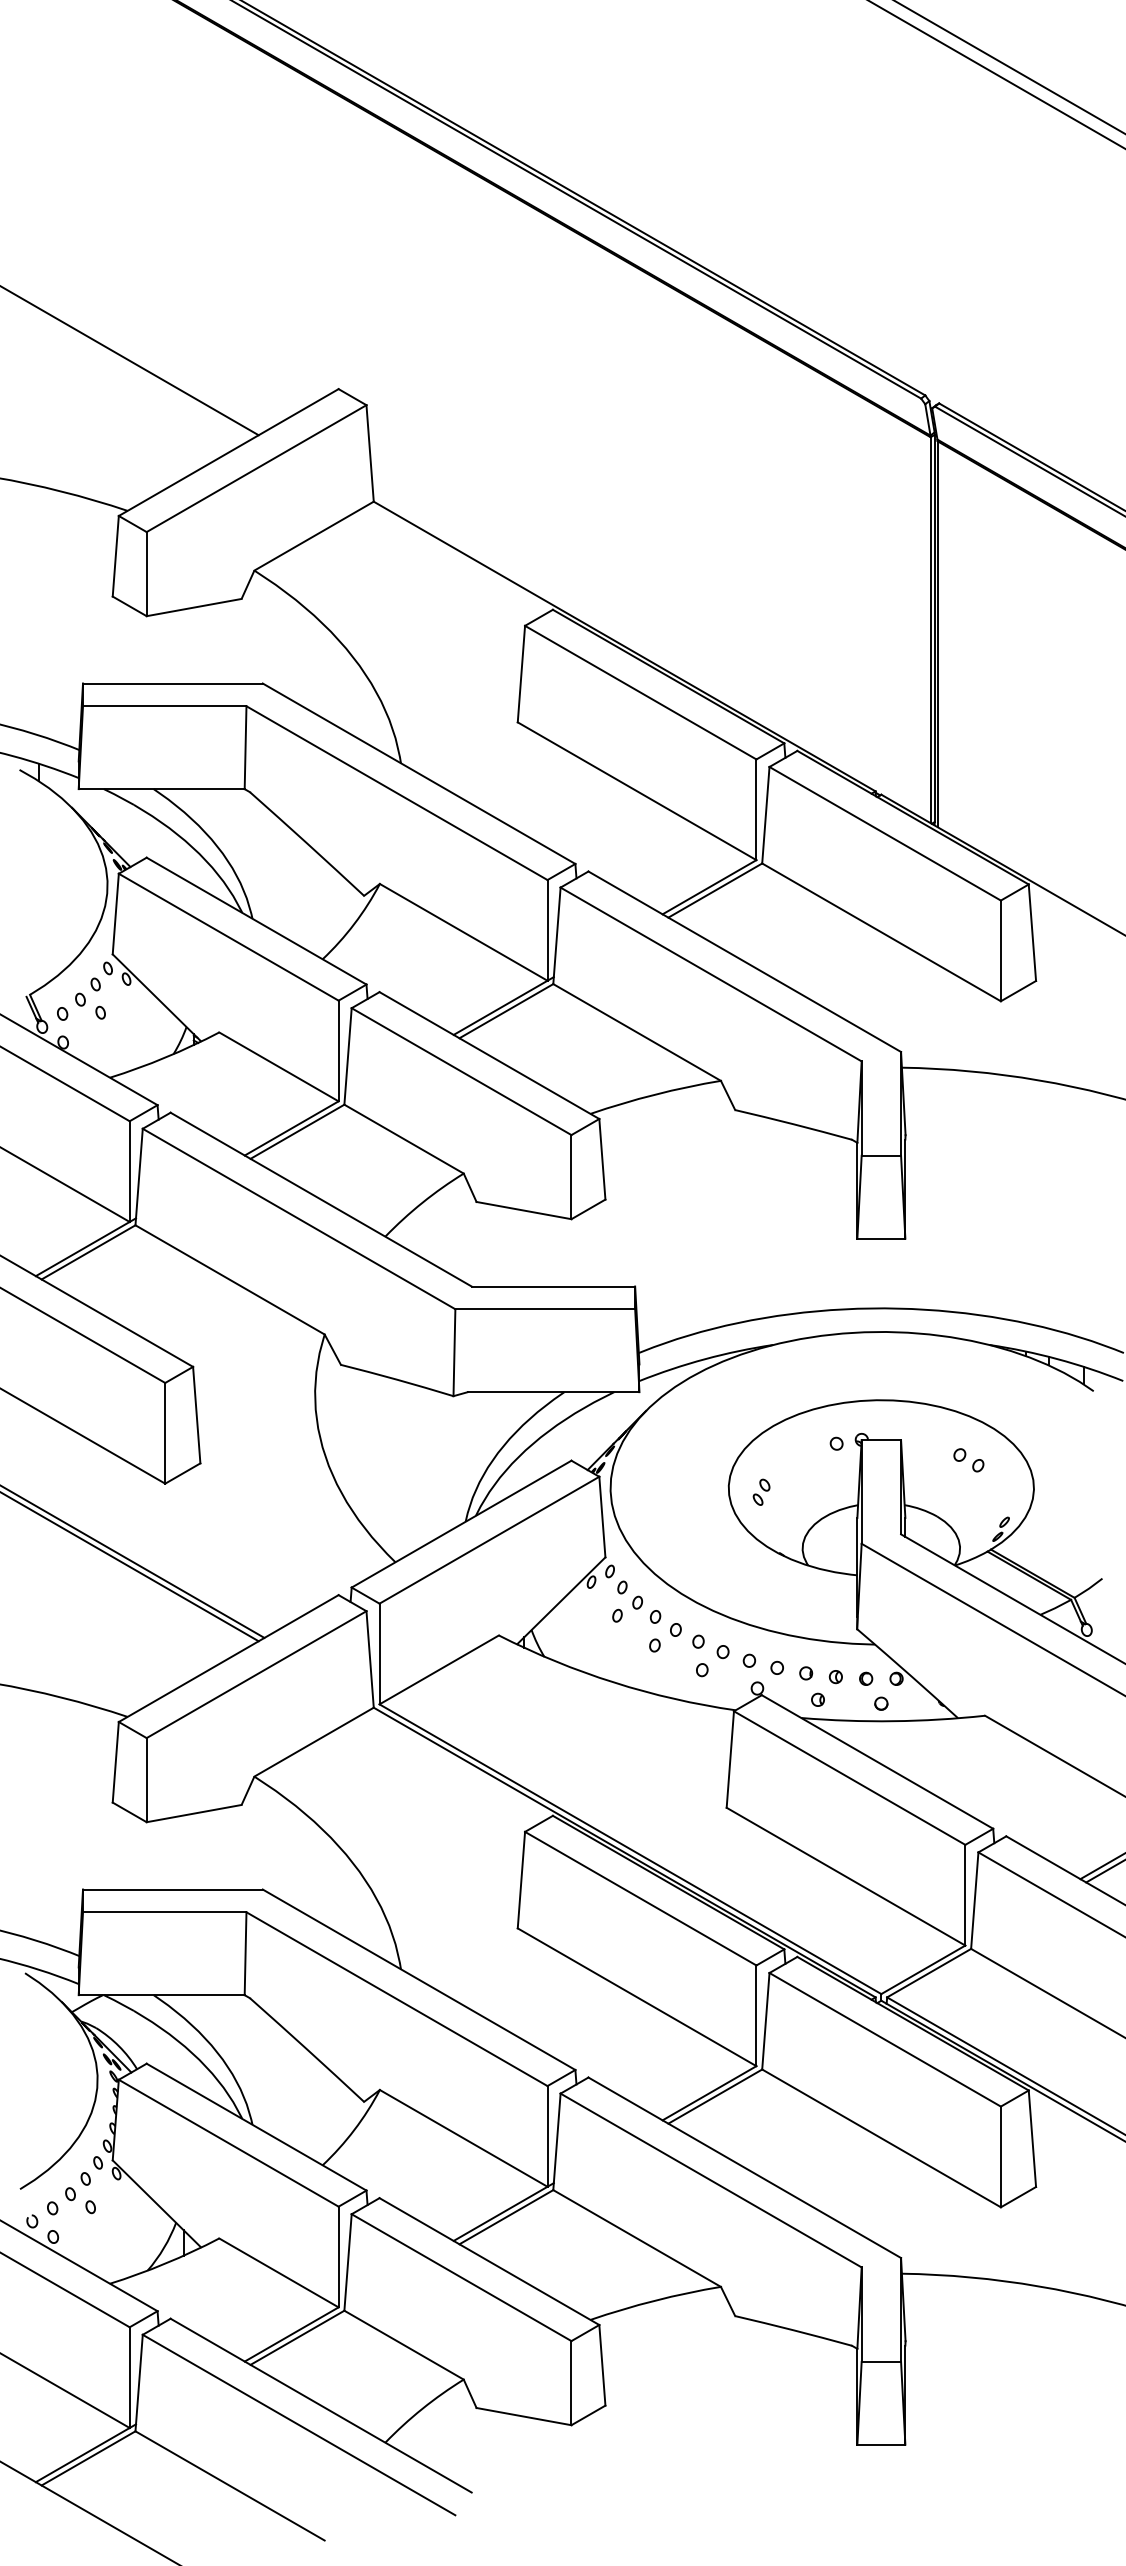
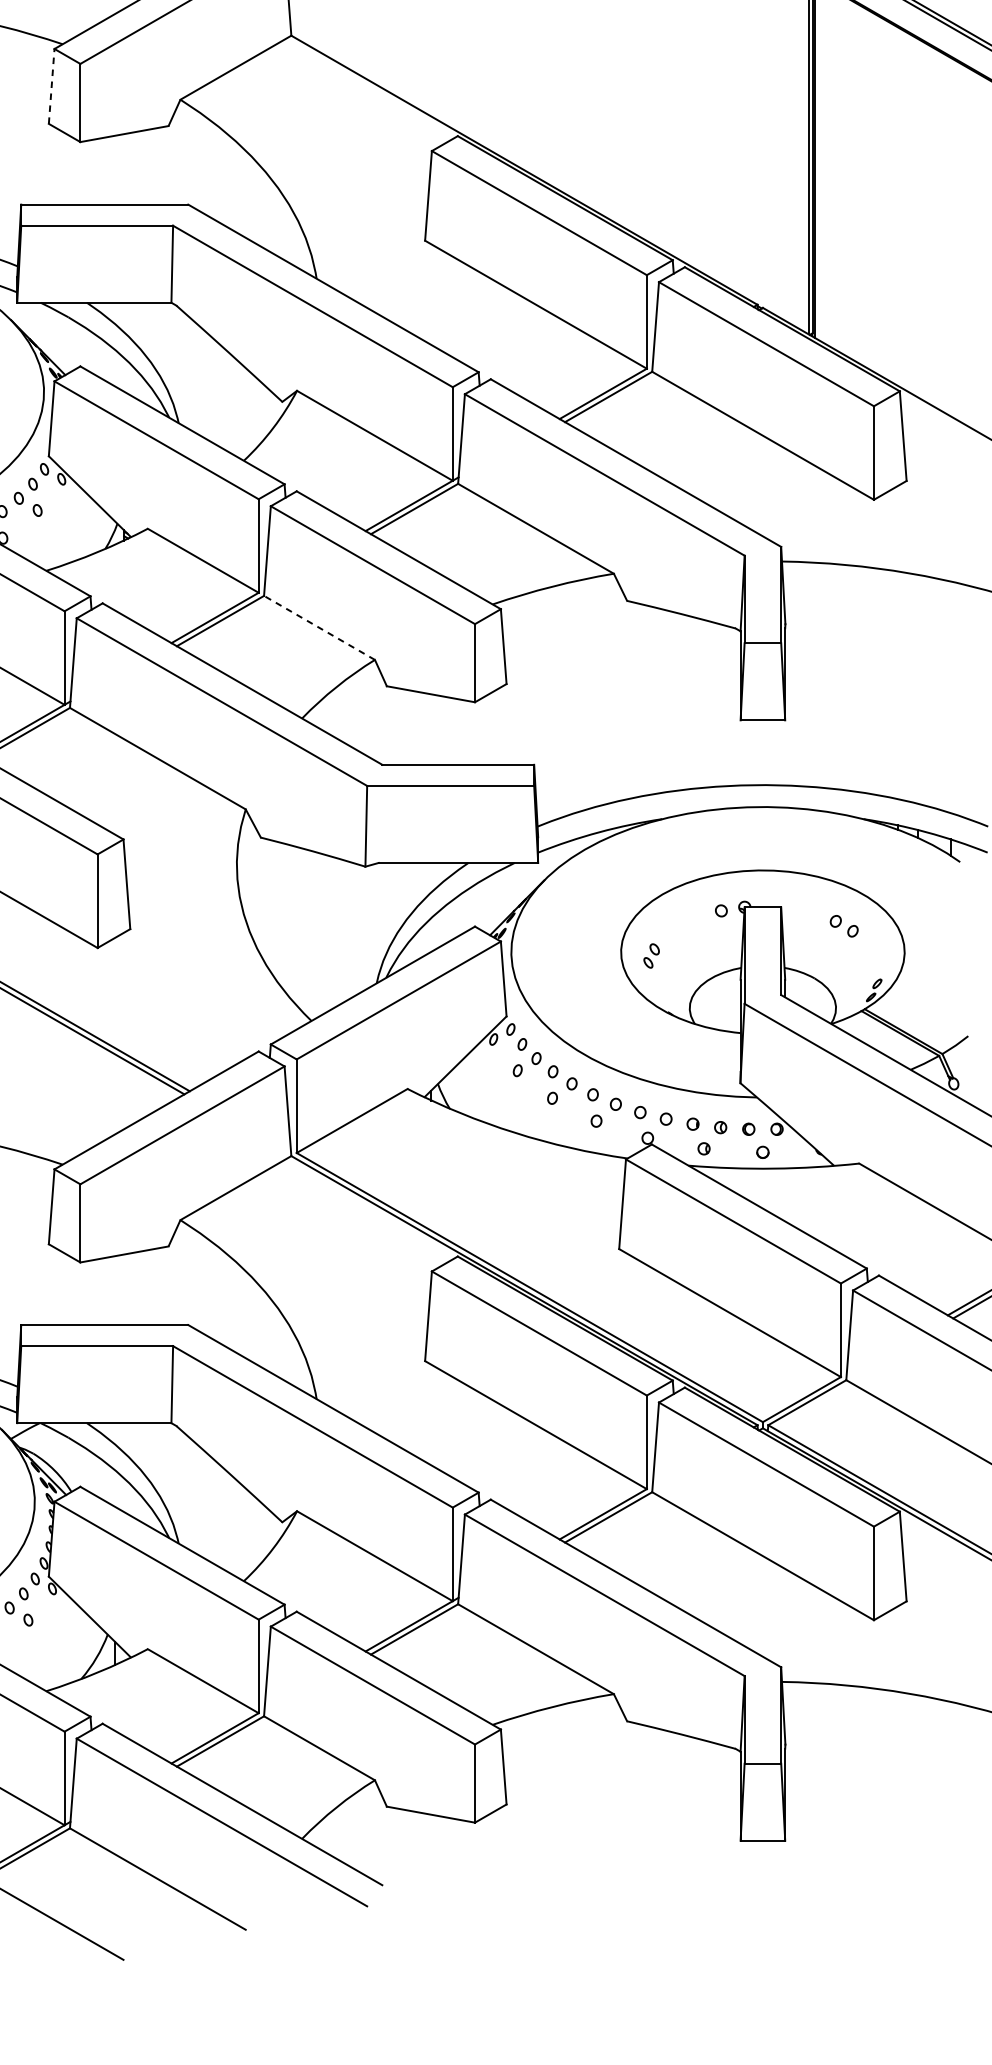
line: (115, 555) -> (51, 85), solid -> dashed
line: (404, 1139) -> (319, 628), solid -> dashed

